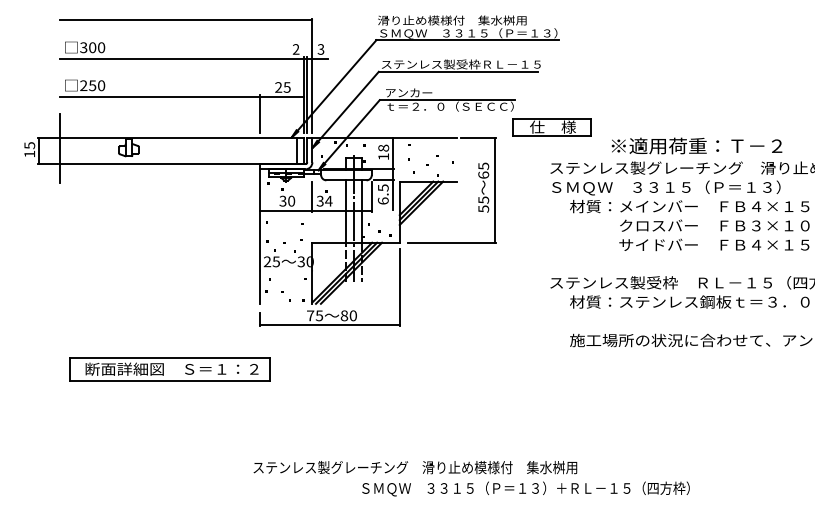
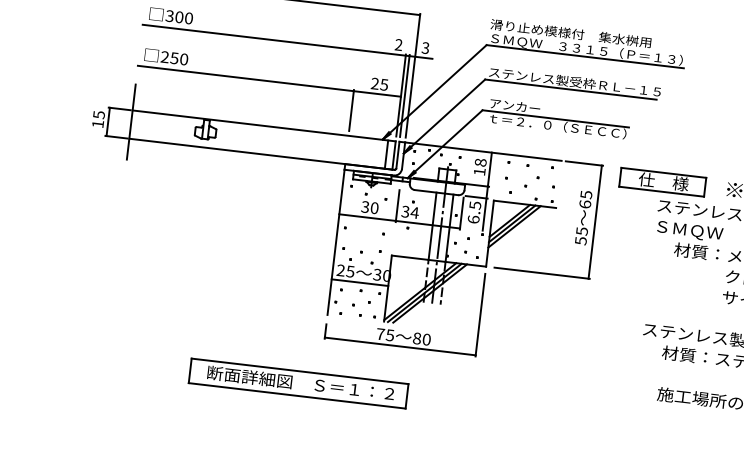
part: (551, 127) -> (662, 182), moved
line: (286, 270) -> (360, 282), added
part: (169, 369) -> (298, 383), moved

